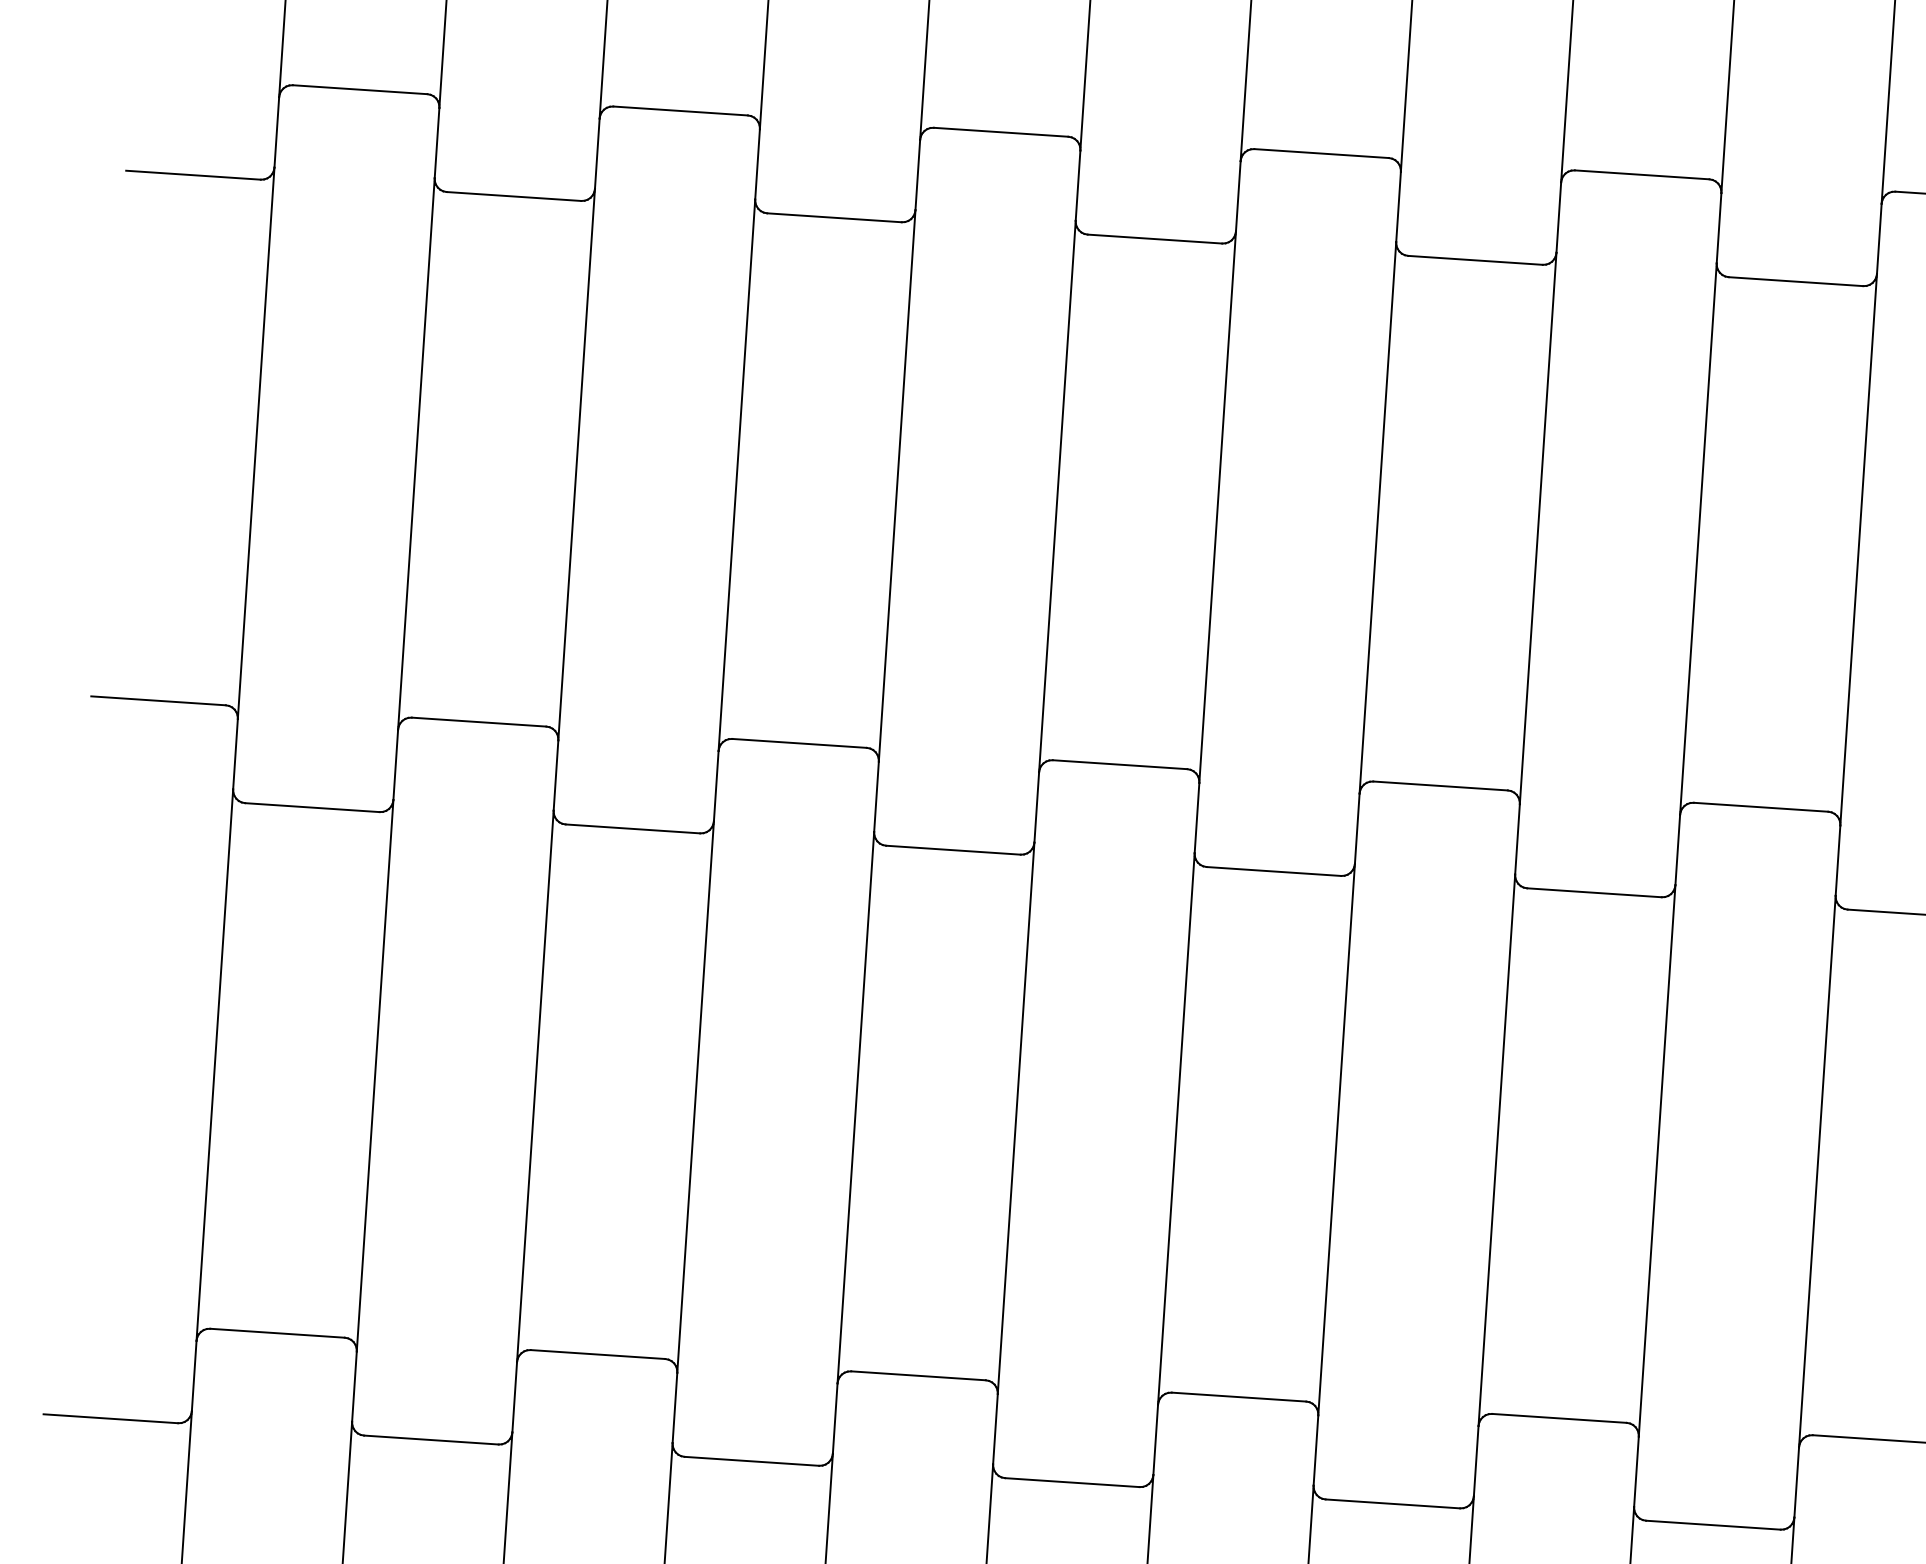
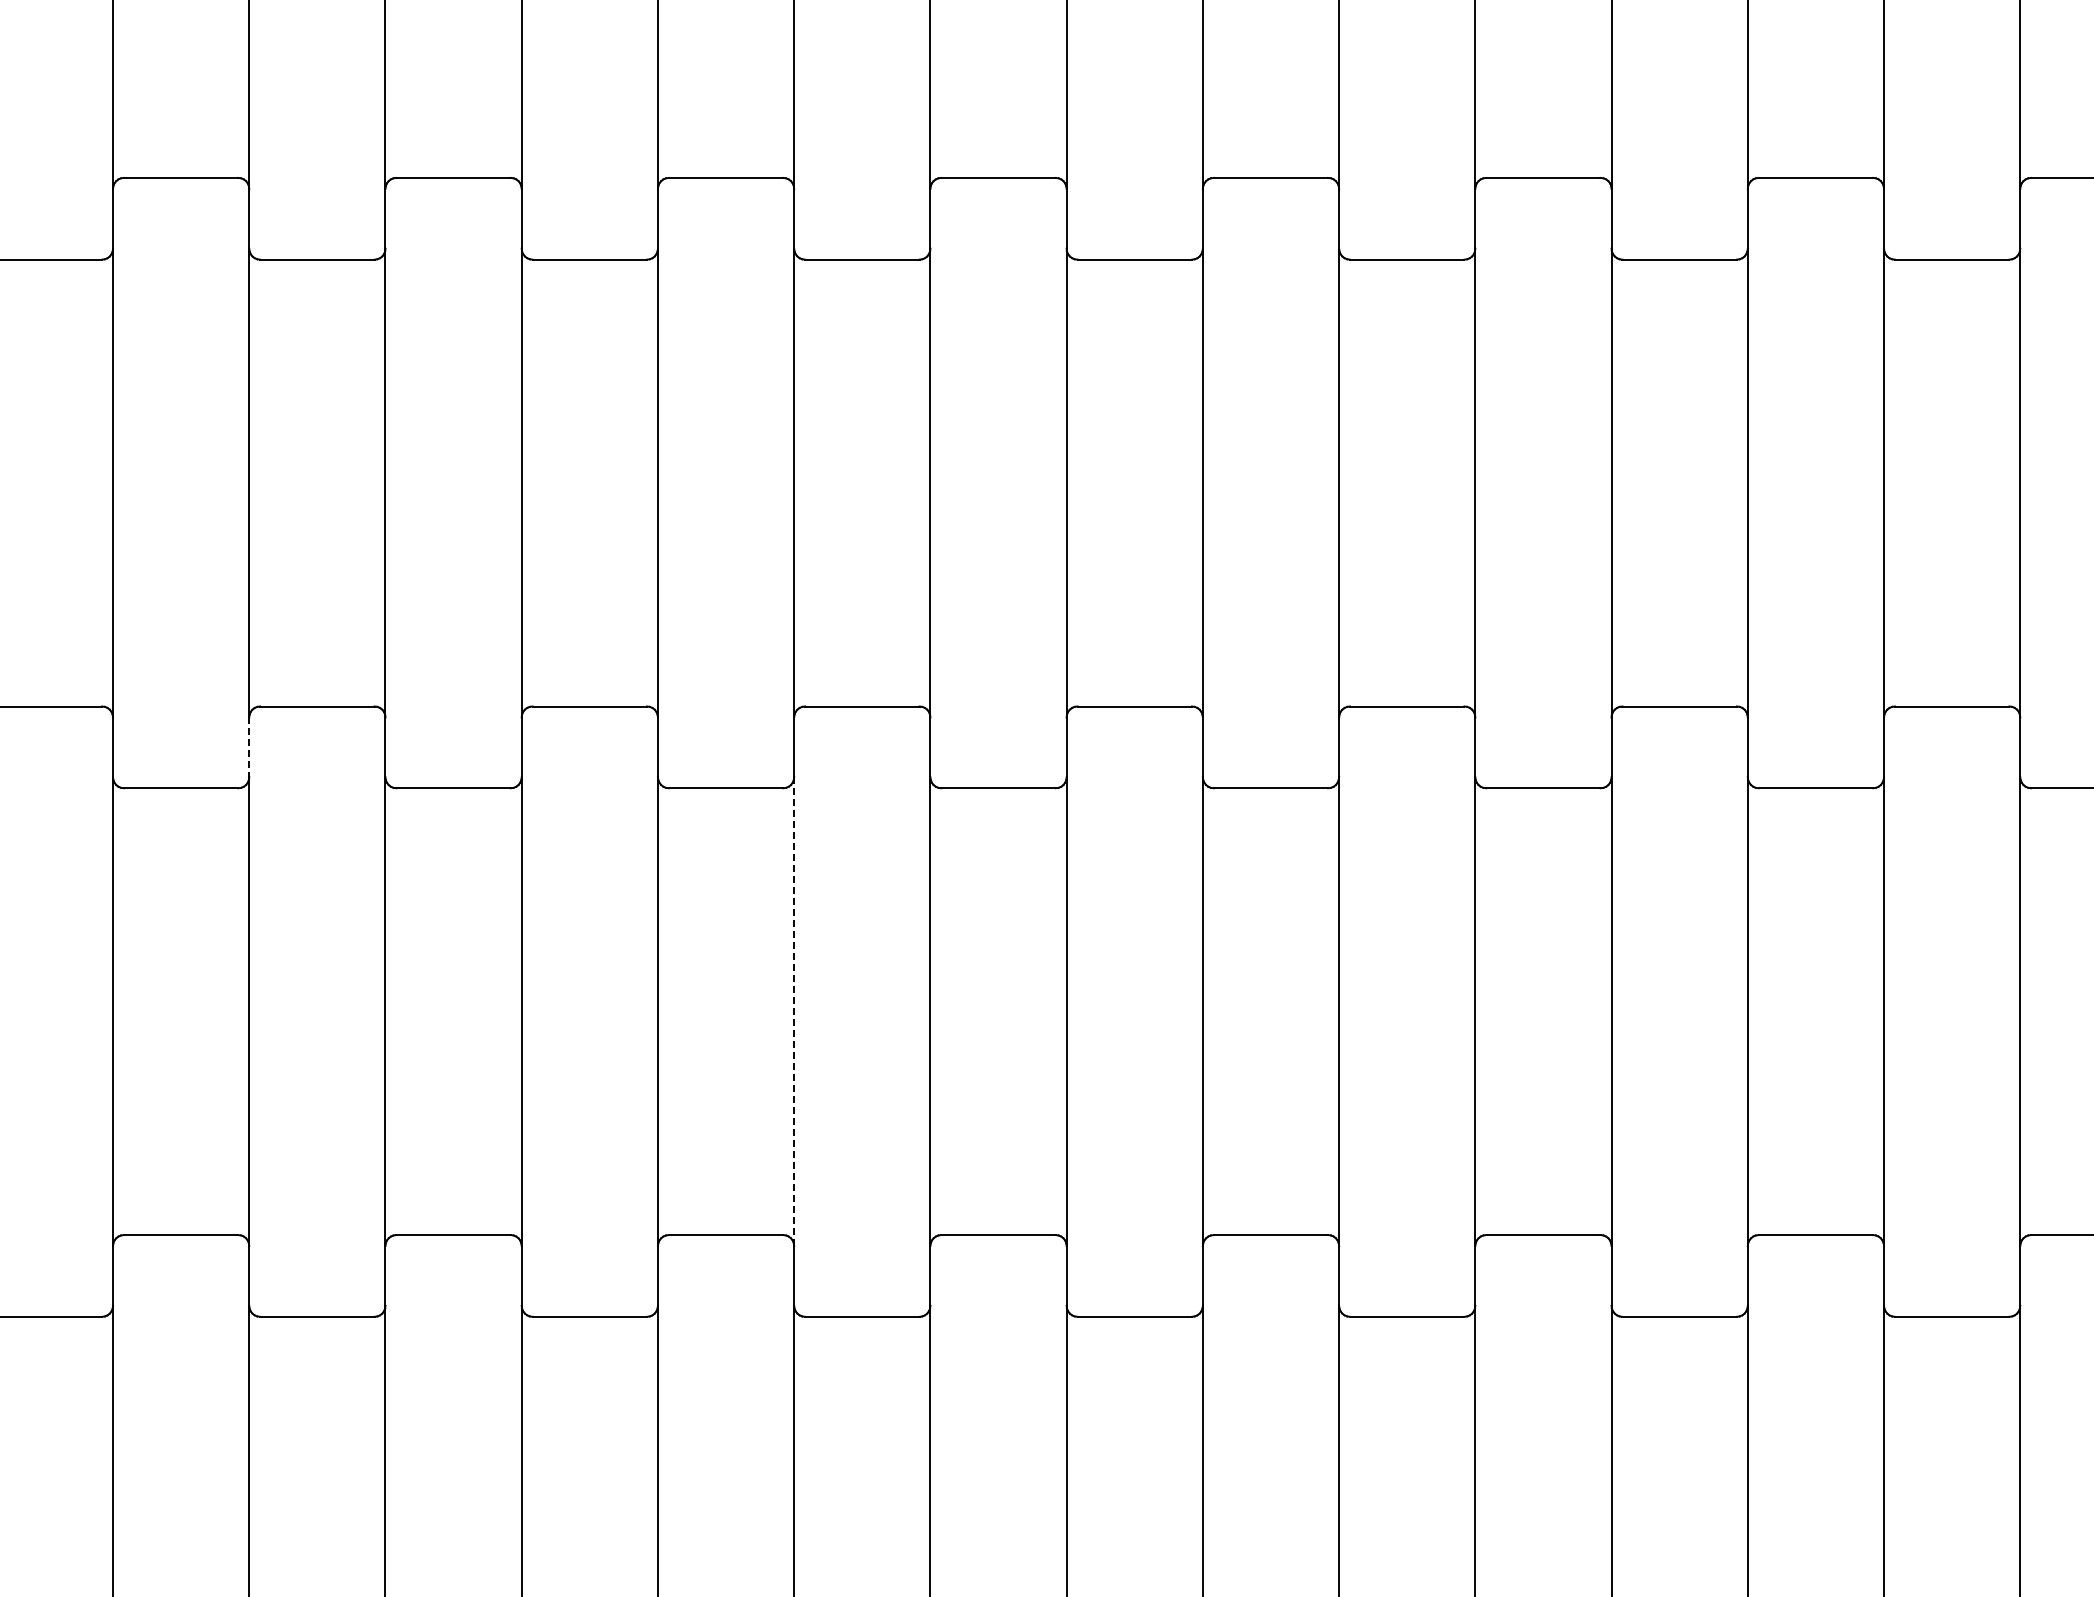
line: (396, 765) -> (249, 747), solid -> dashed
line: (1016, 1119) -> (794, 1012), solid -> dashed

